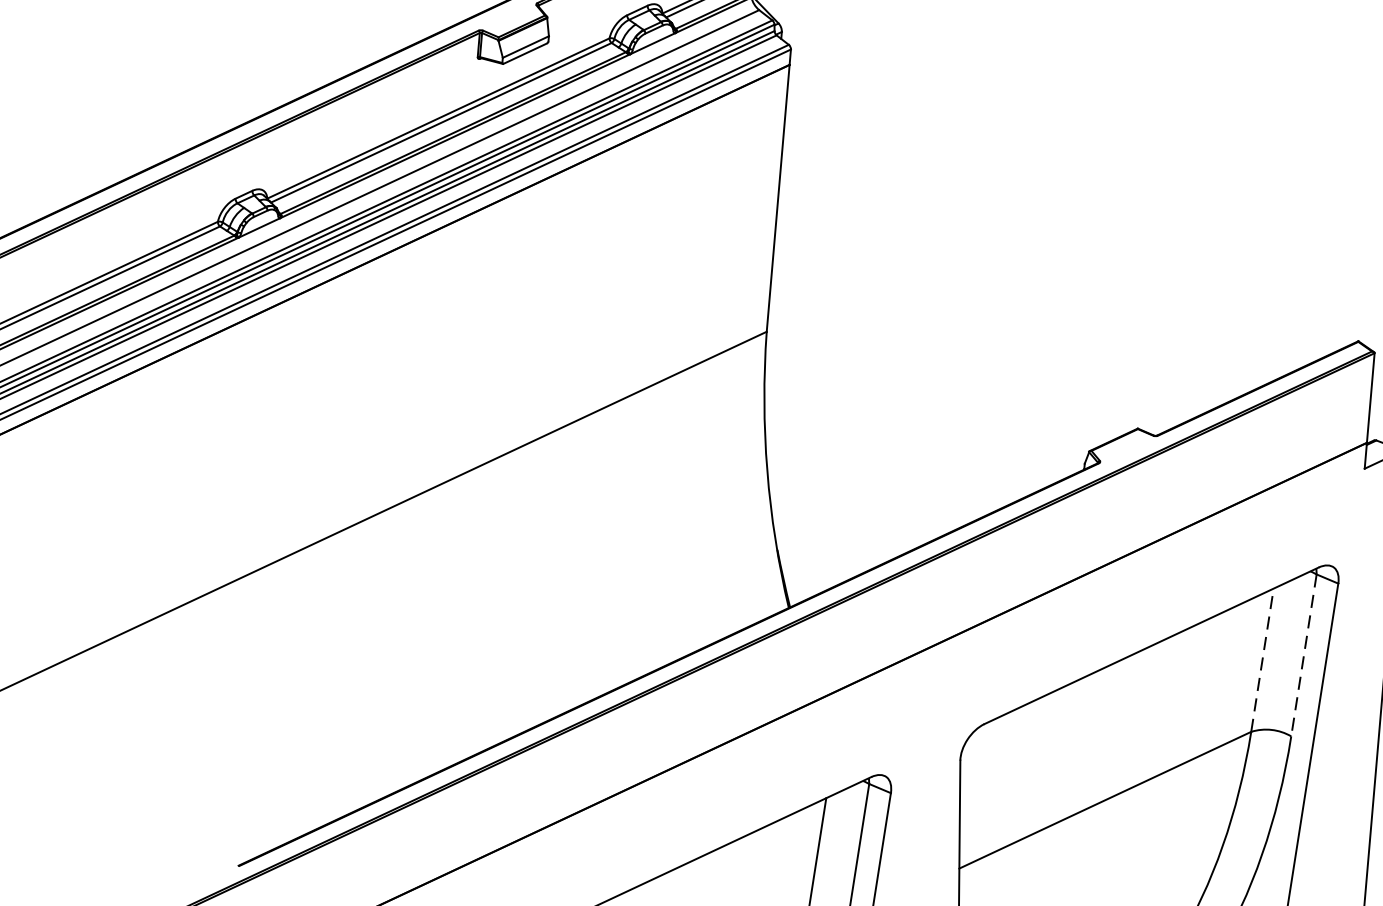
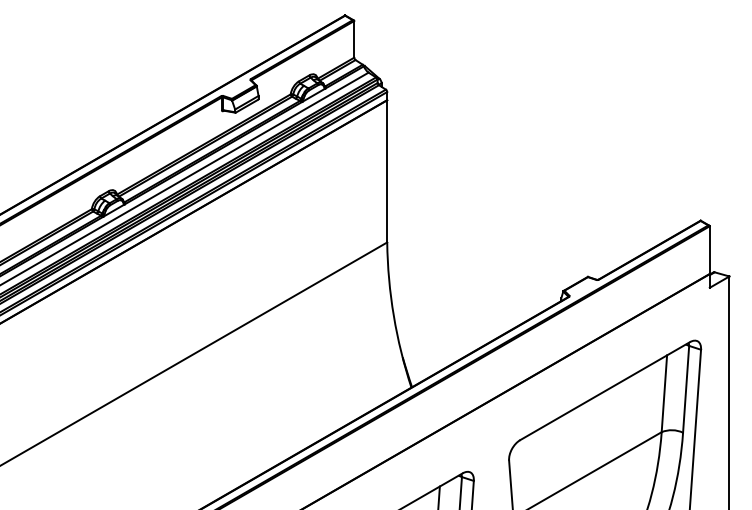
line: (1304, 655) -> (686, 389), dashed -> solid
line: (1262, 659) -> (664, 393), dashed -> solid

